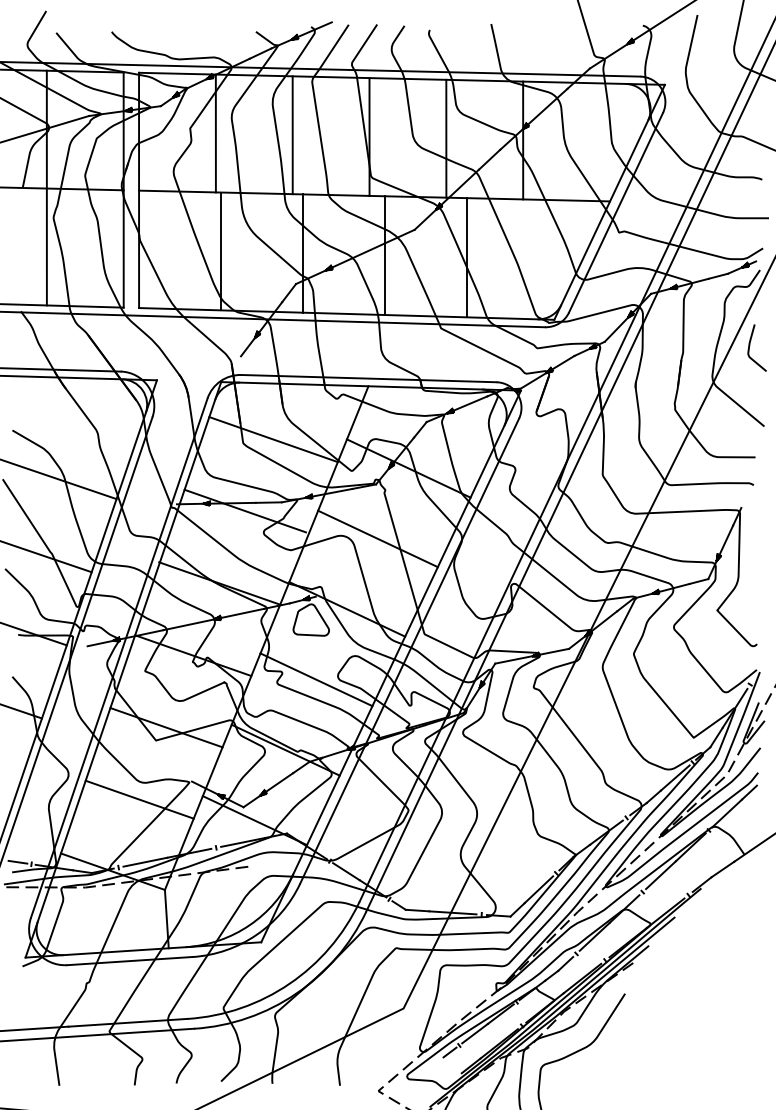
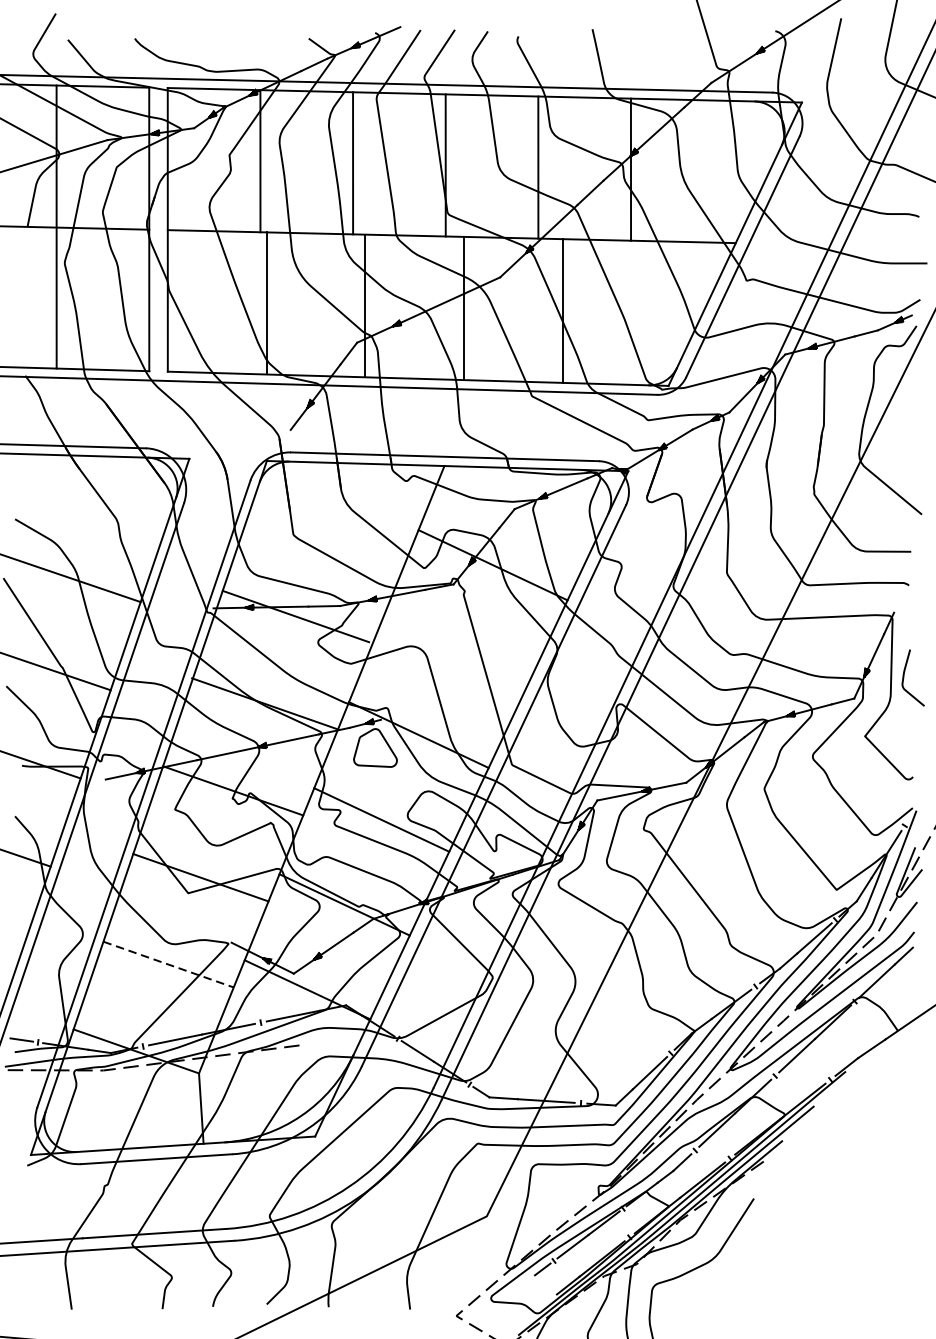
curve: (750, 346) -> (905, 676), moved
line: (273, 439) -> (329, 530), removed
line: (377, 538) -> (455, 649), removed
line: (140, 799) -> (169, 964), solid -> dashed

